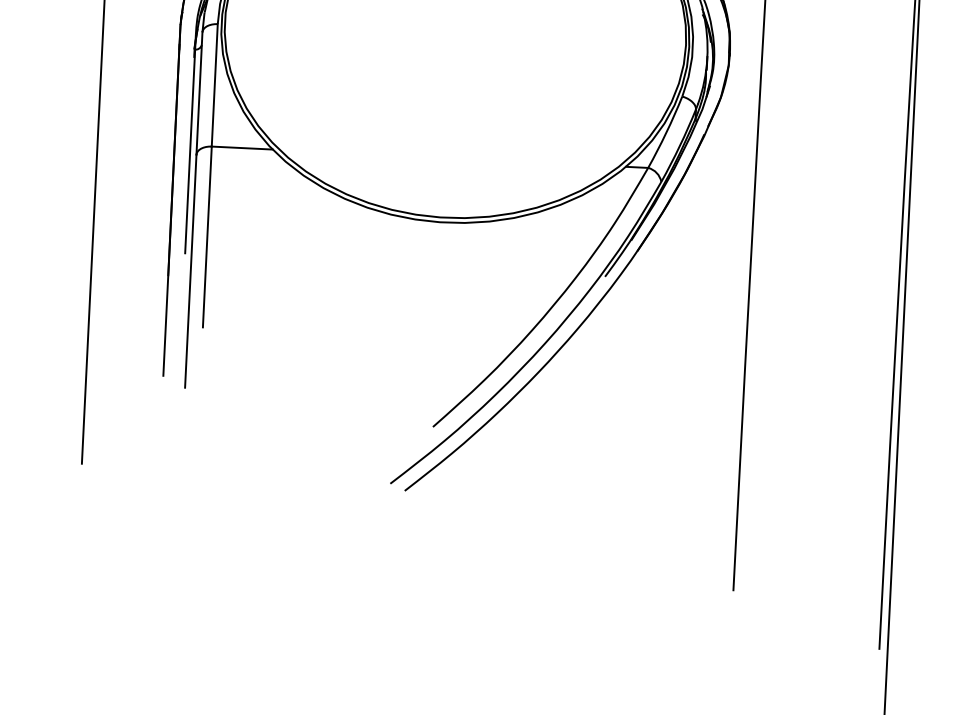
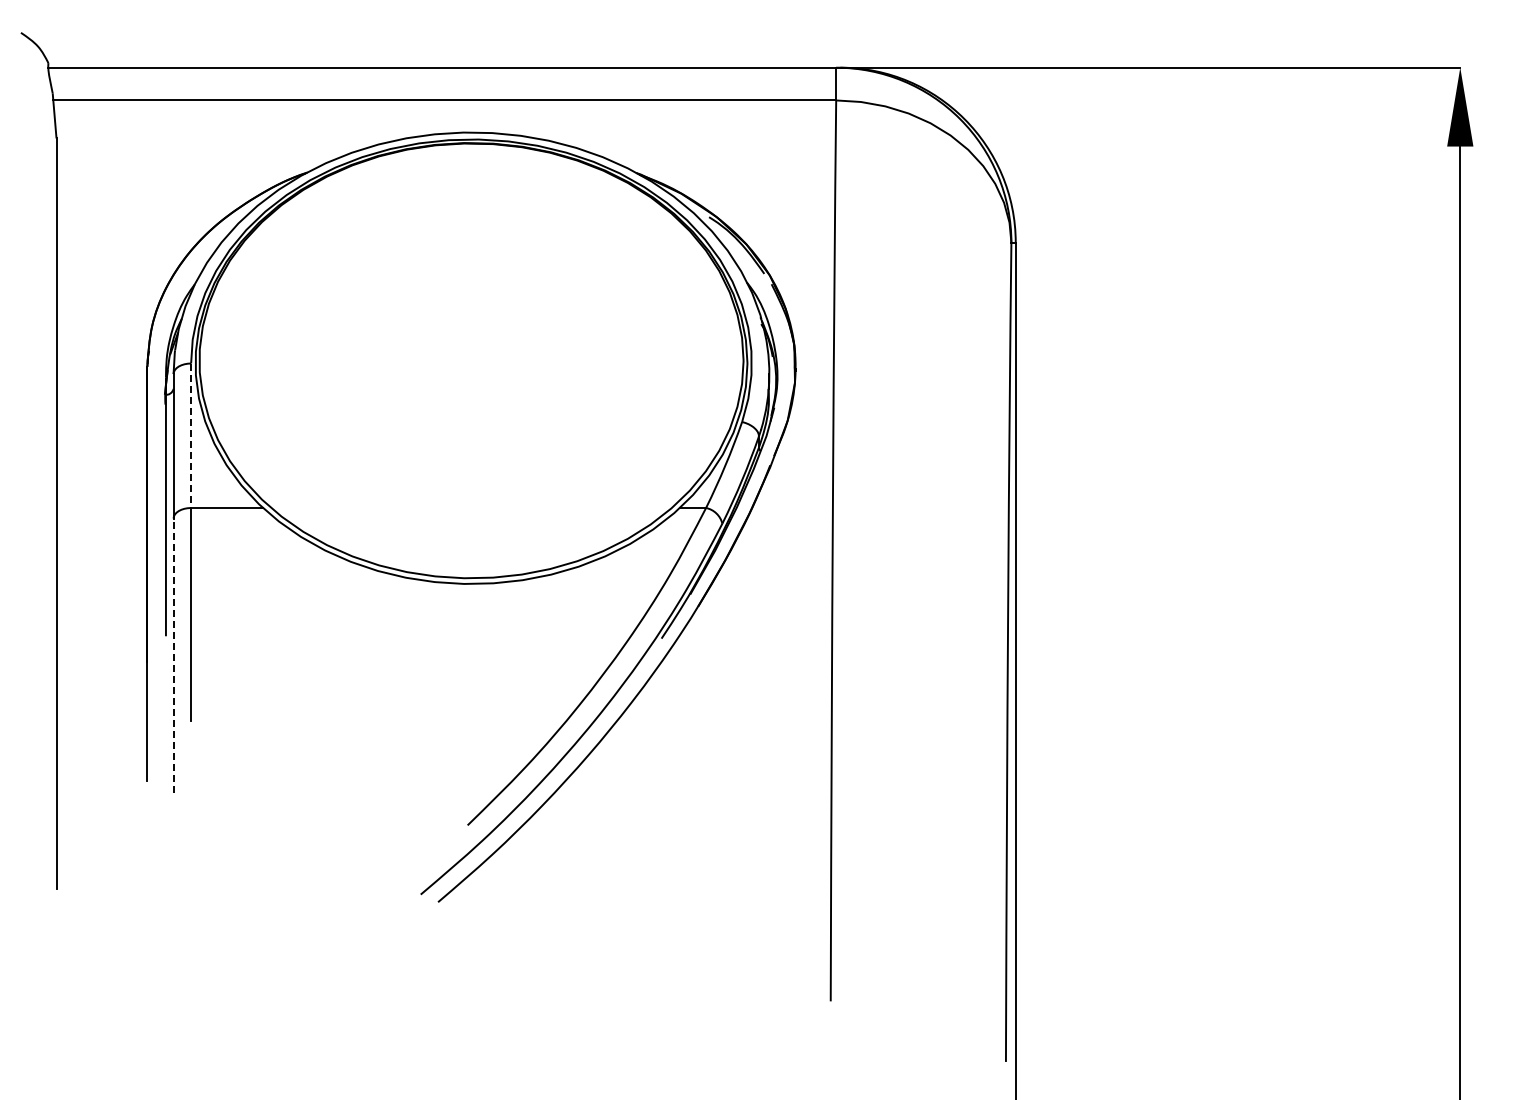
line: (215, 86) -> (191, 436), solid -> dashed
line: (190, 270) -> (173, 655), solid -> dashed

